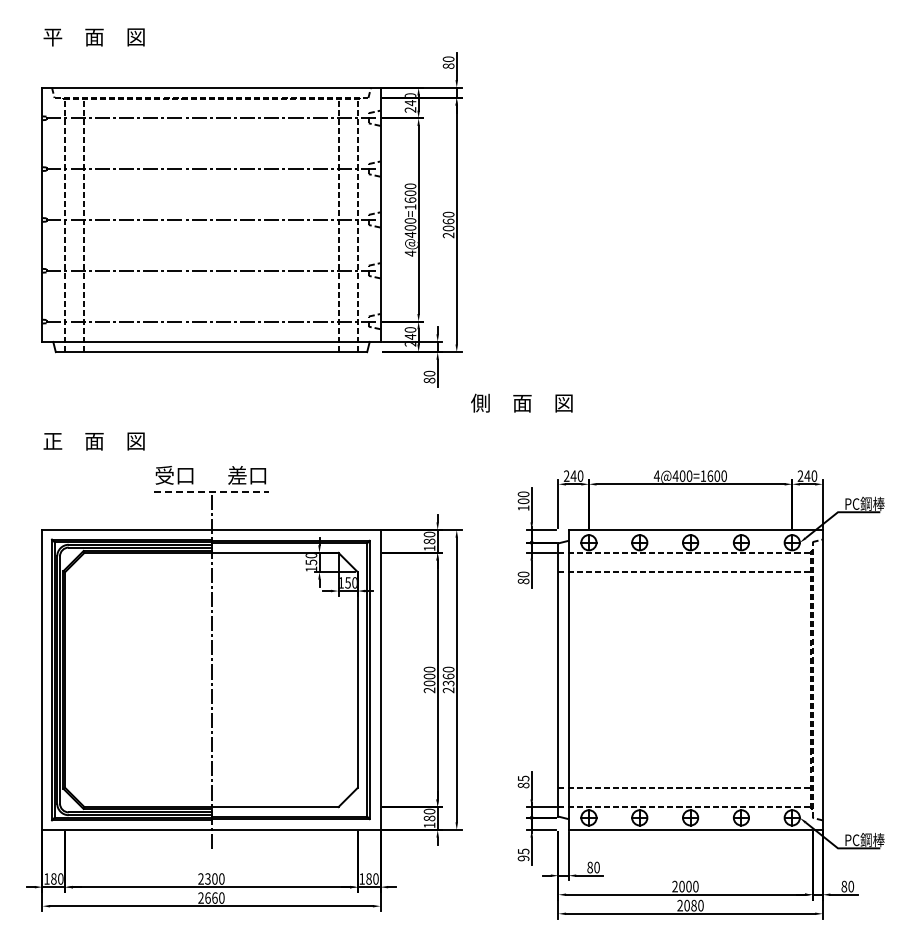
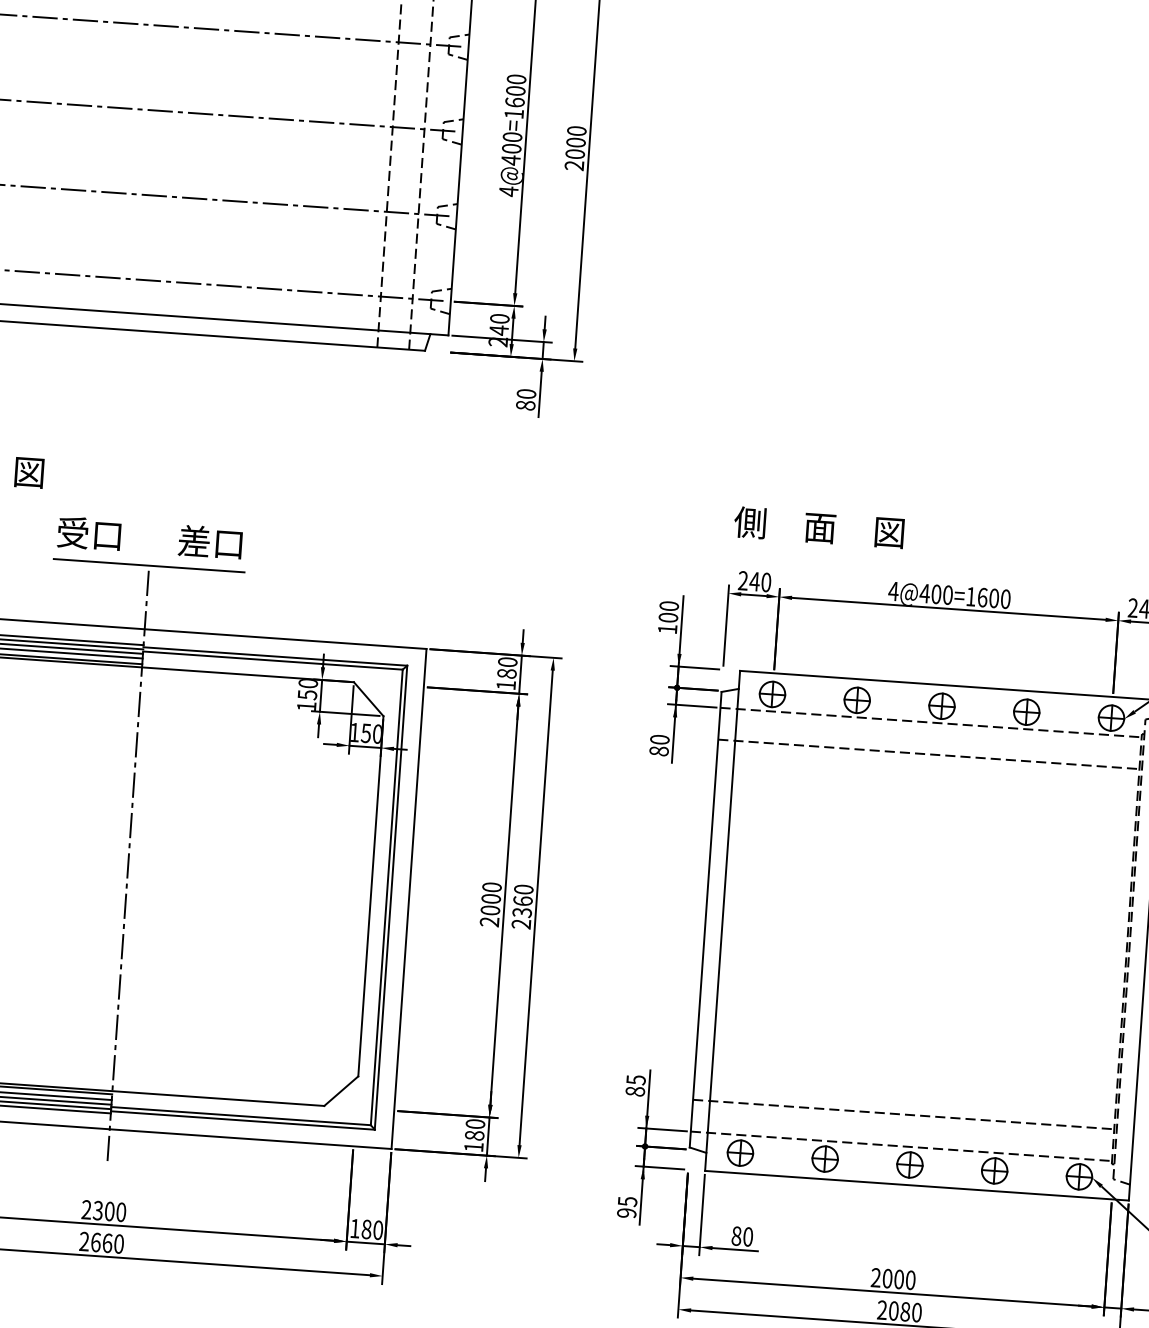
text: (448, 221) -> (575, 142), 2060 -> 2000
text: (521, 402) -> (818, 526), moved
line: (212, 491) -> (150, 565), dashed -> solid

